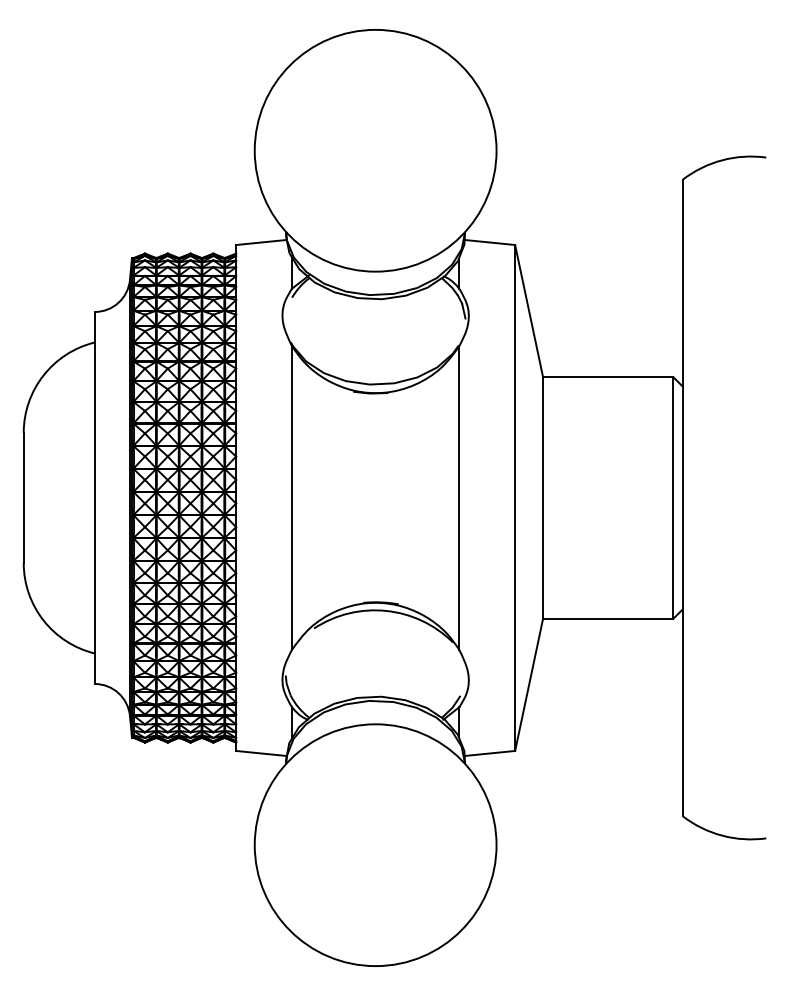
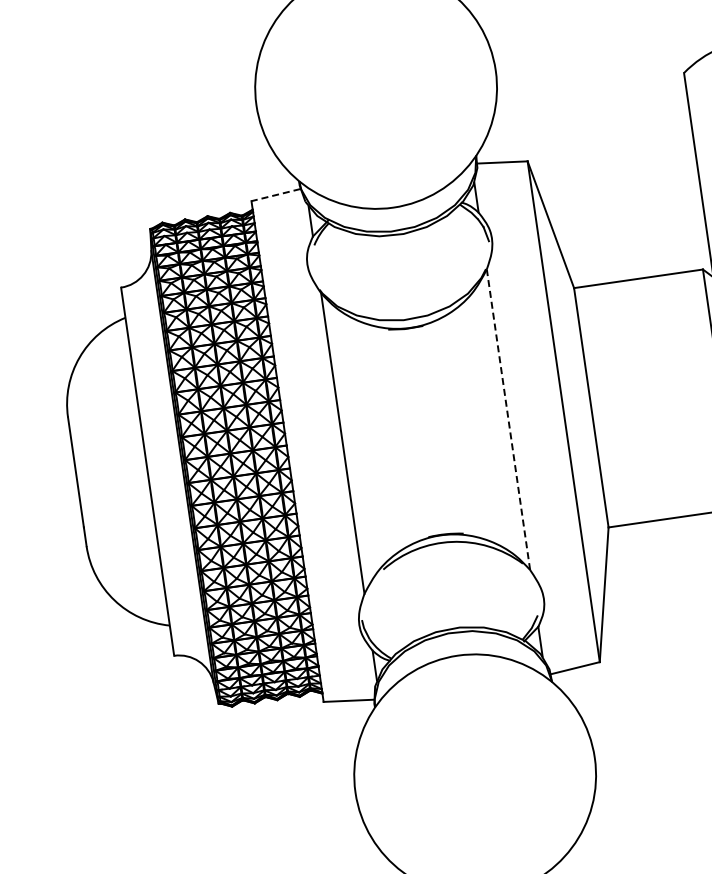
line: (260, 242) -> (275, 195), solid -> dashed
line: (459, 497) -> (508, 419), solid -> dashed

